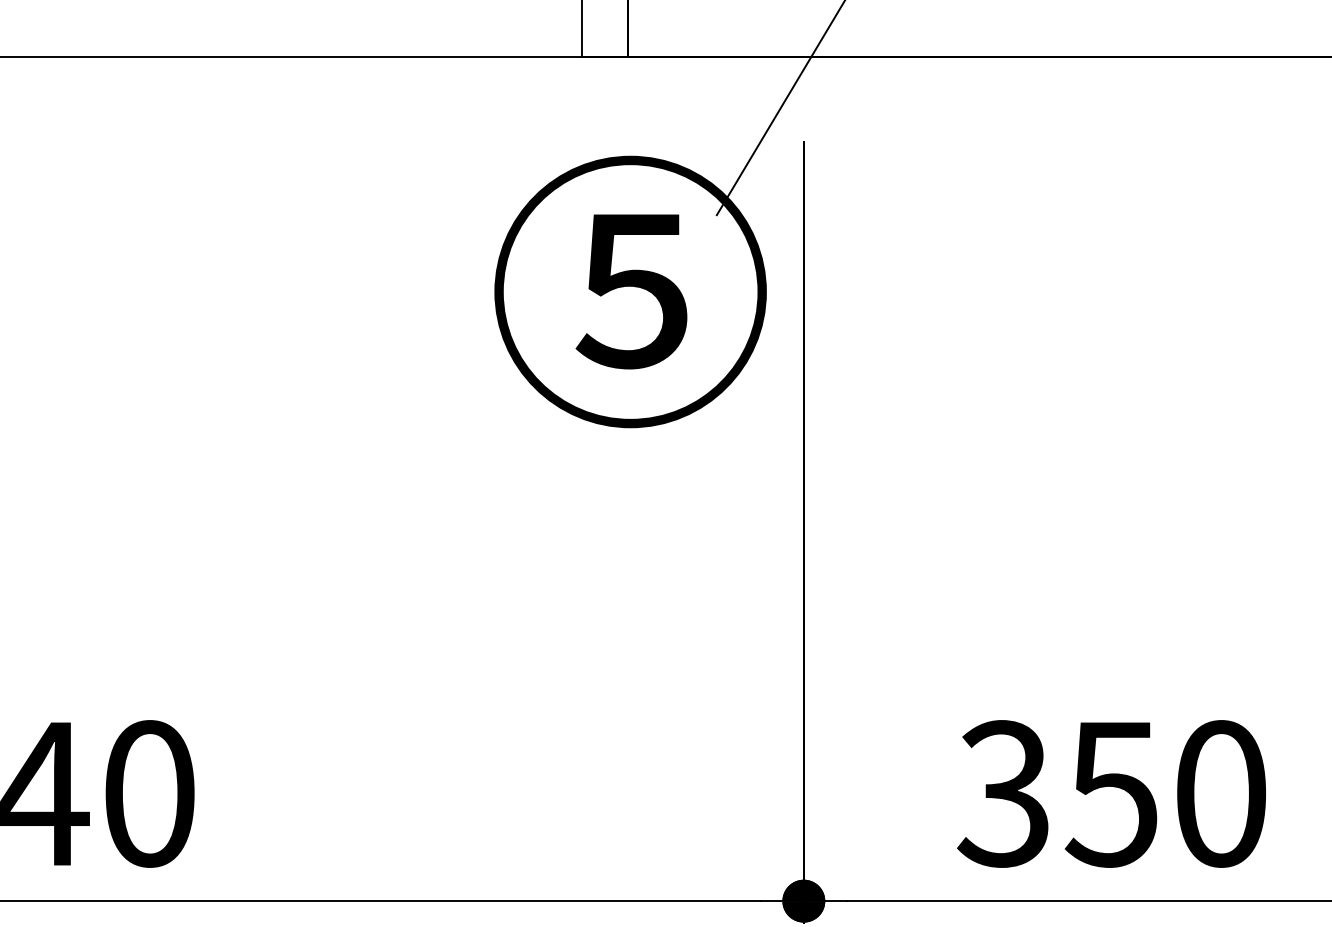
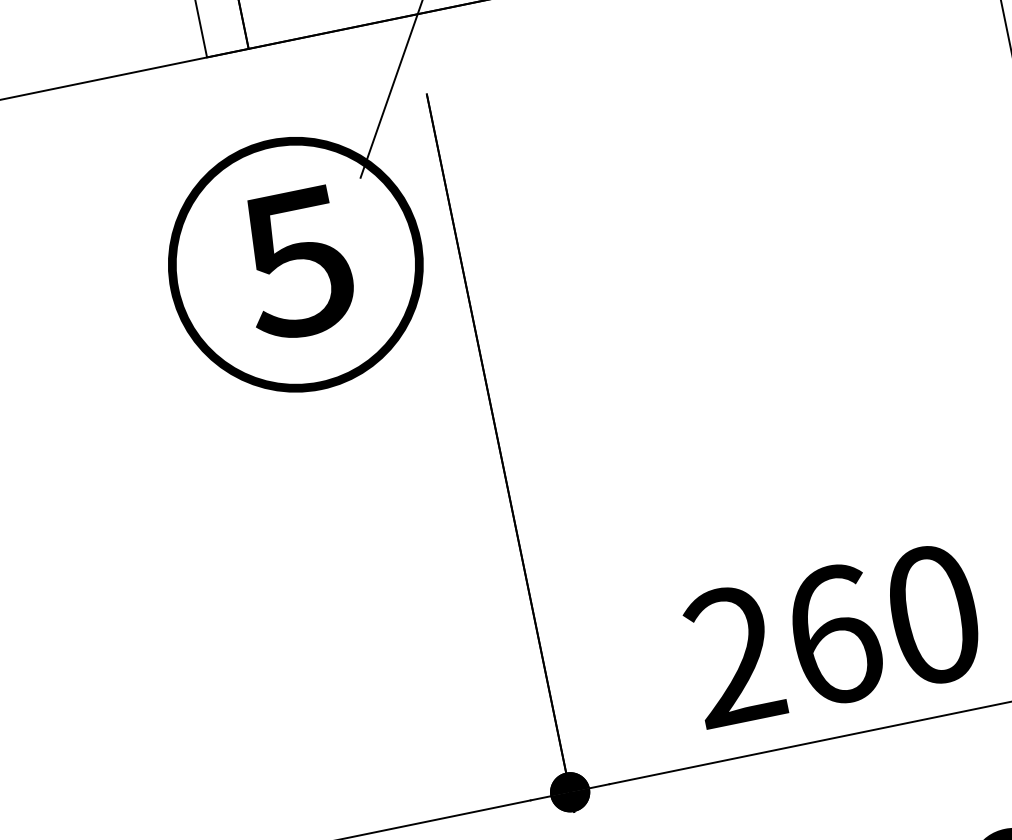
text: (1057, 793) -> (783, 645), 350 -> 260

